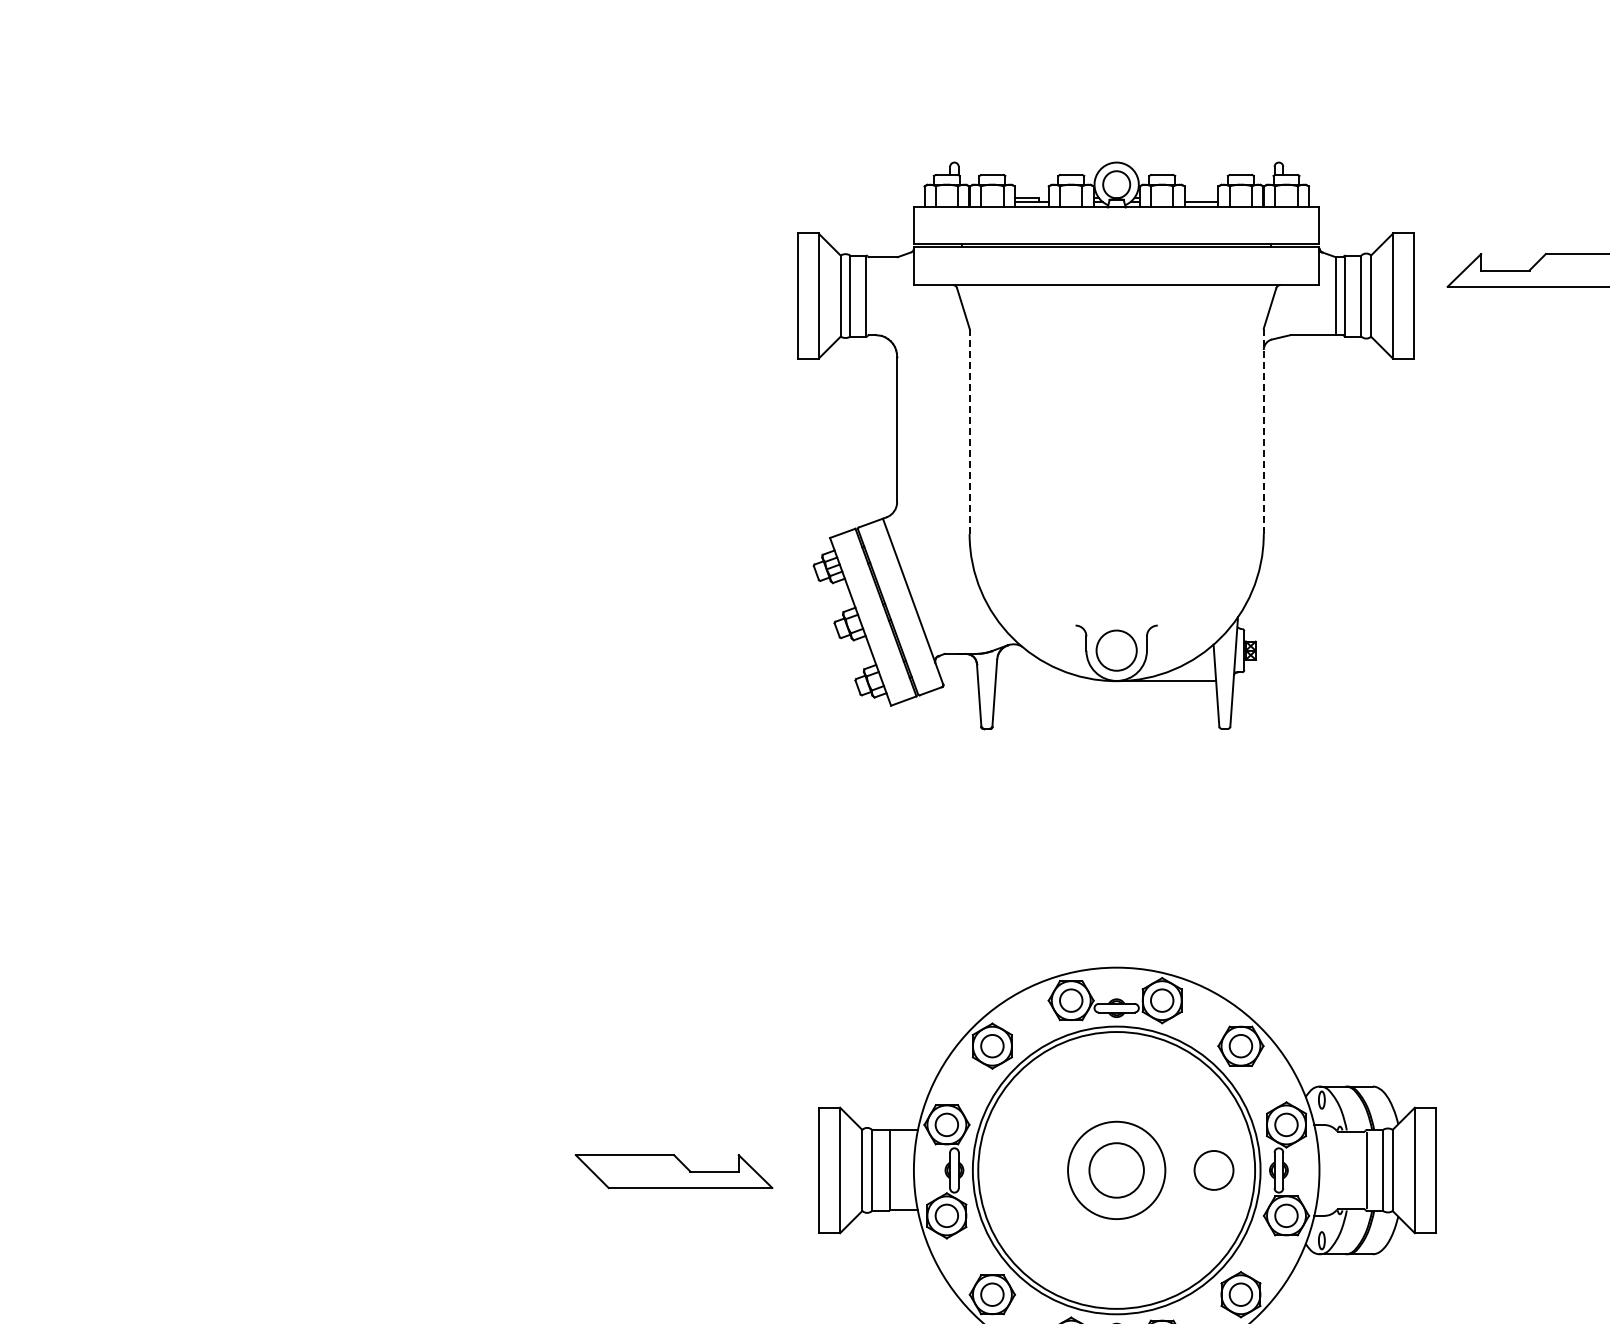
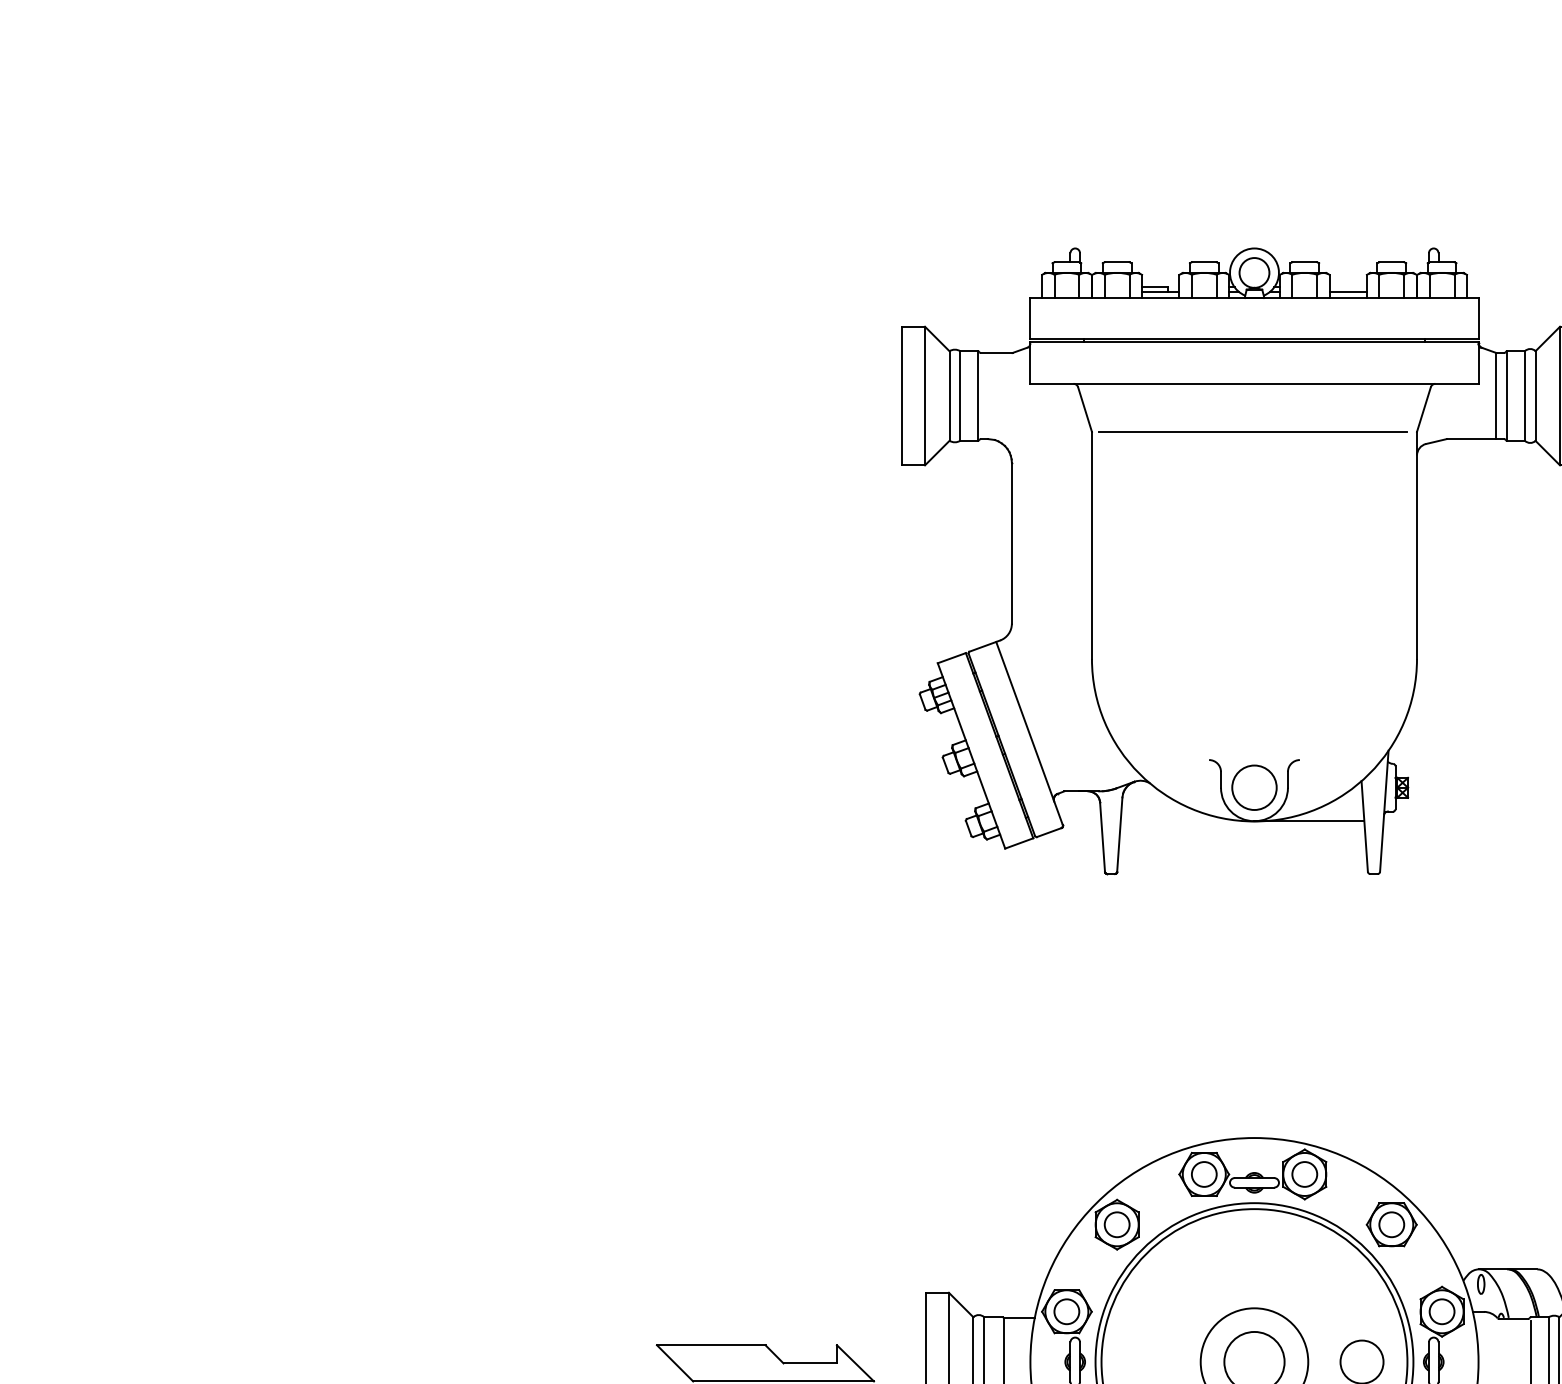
line: (1115, 328) -> (1253, 431), added
line: (969, 431) -> (1091, 545), dashed -> solid
line: (1263, 431) -> (1416, 545), dashed -> solid

